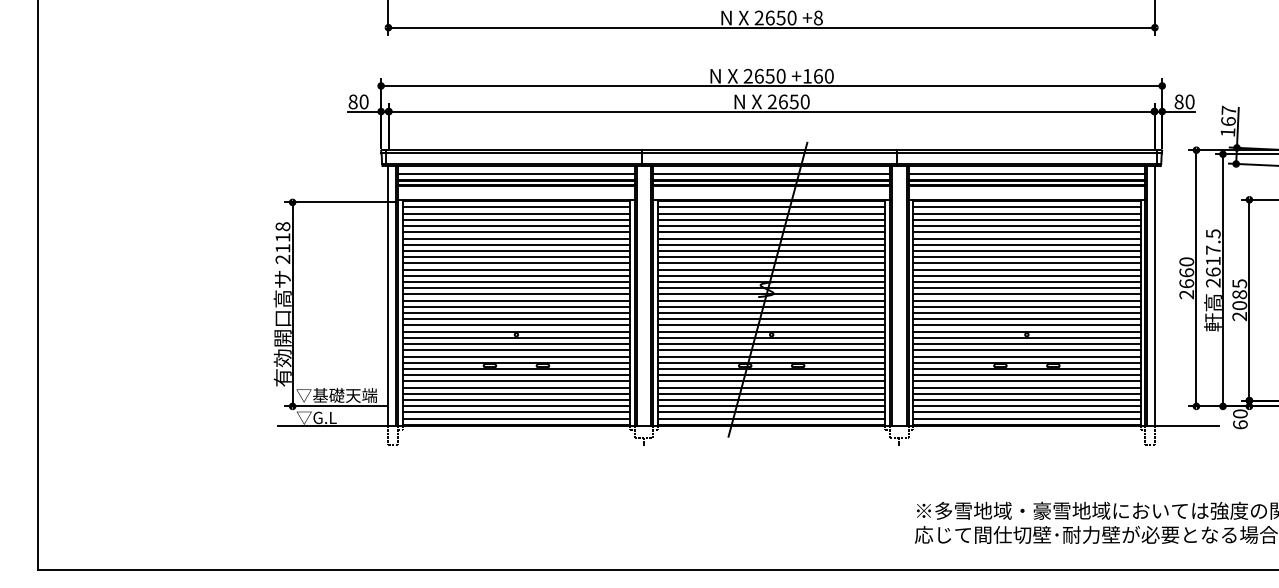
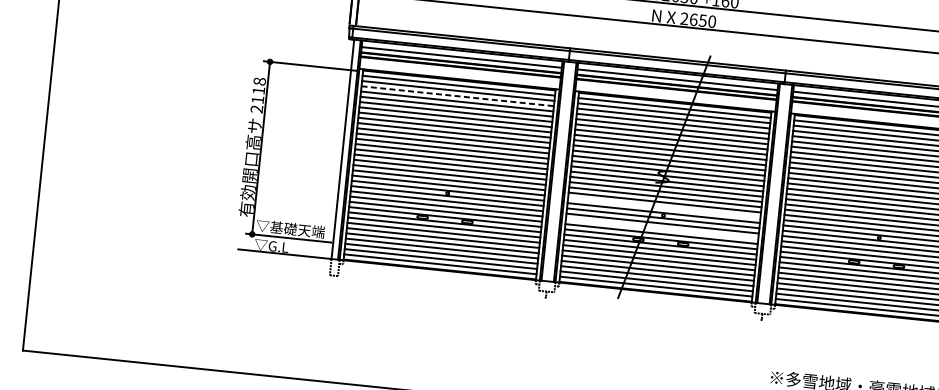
line: (516, 219) -> (457, 95), solid -> dashed
line: (771, 325) -> (664, 207), removed
line: (771, 350) -> (661, 228), removed

